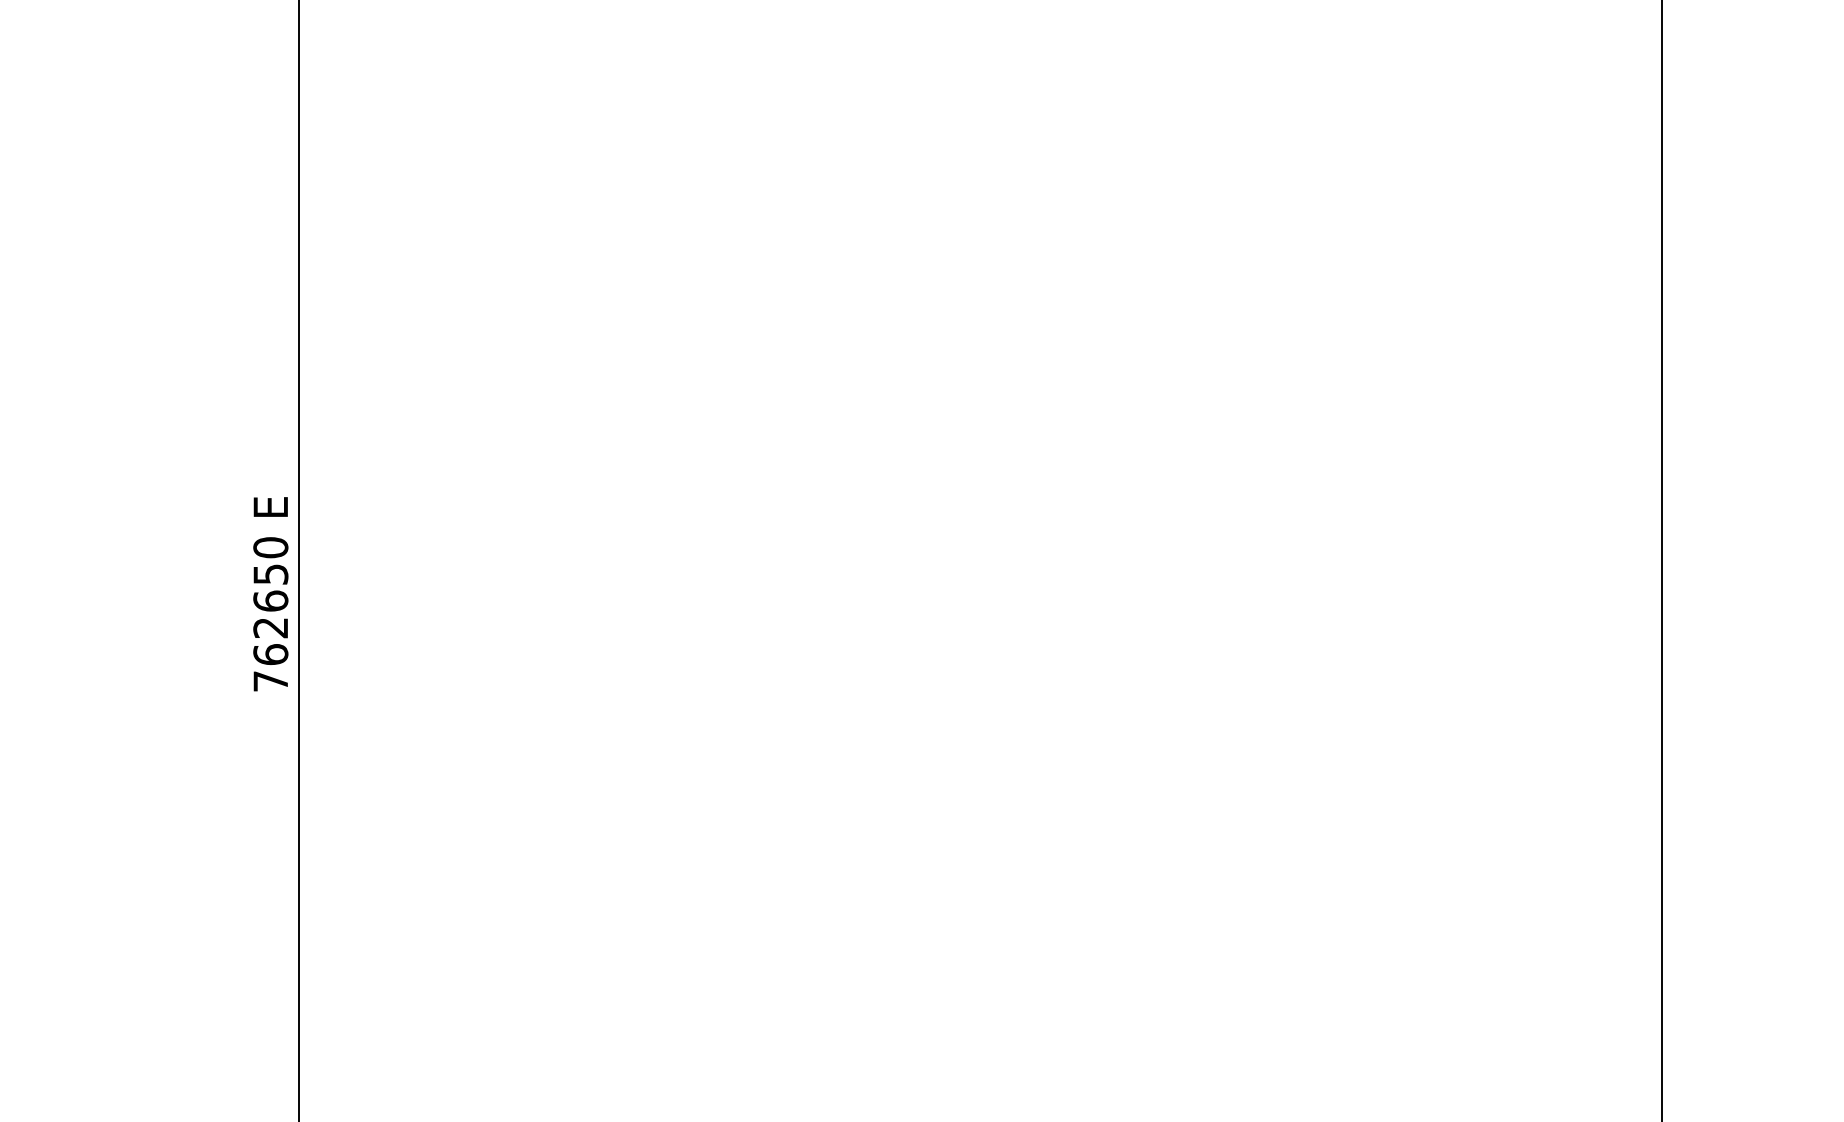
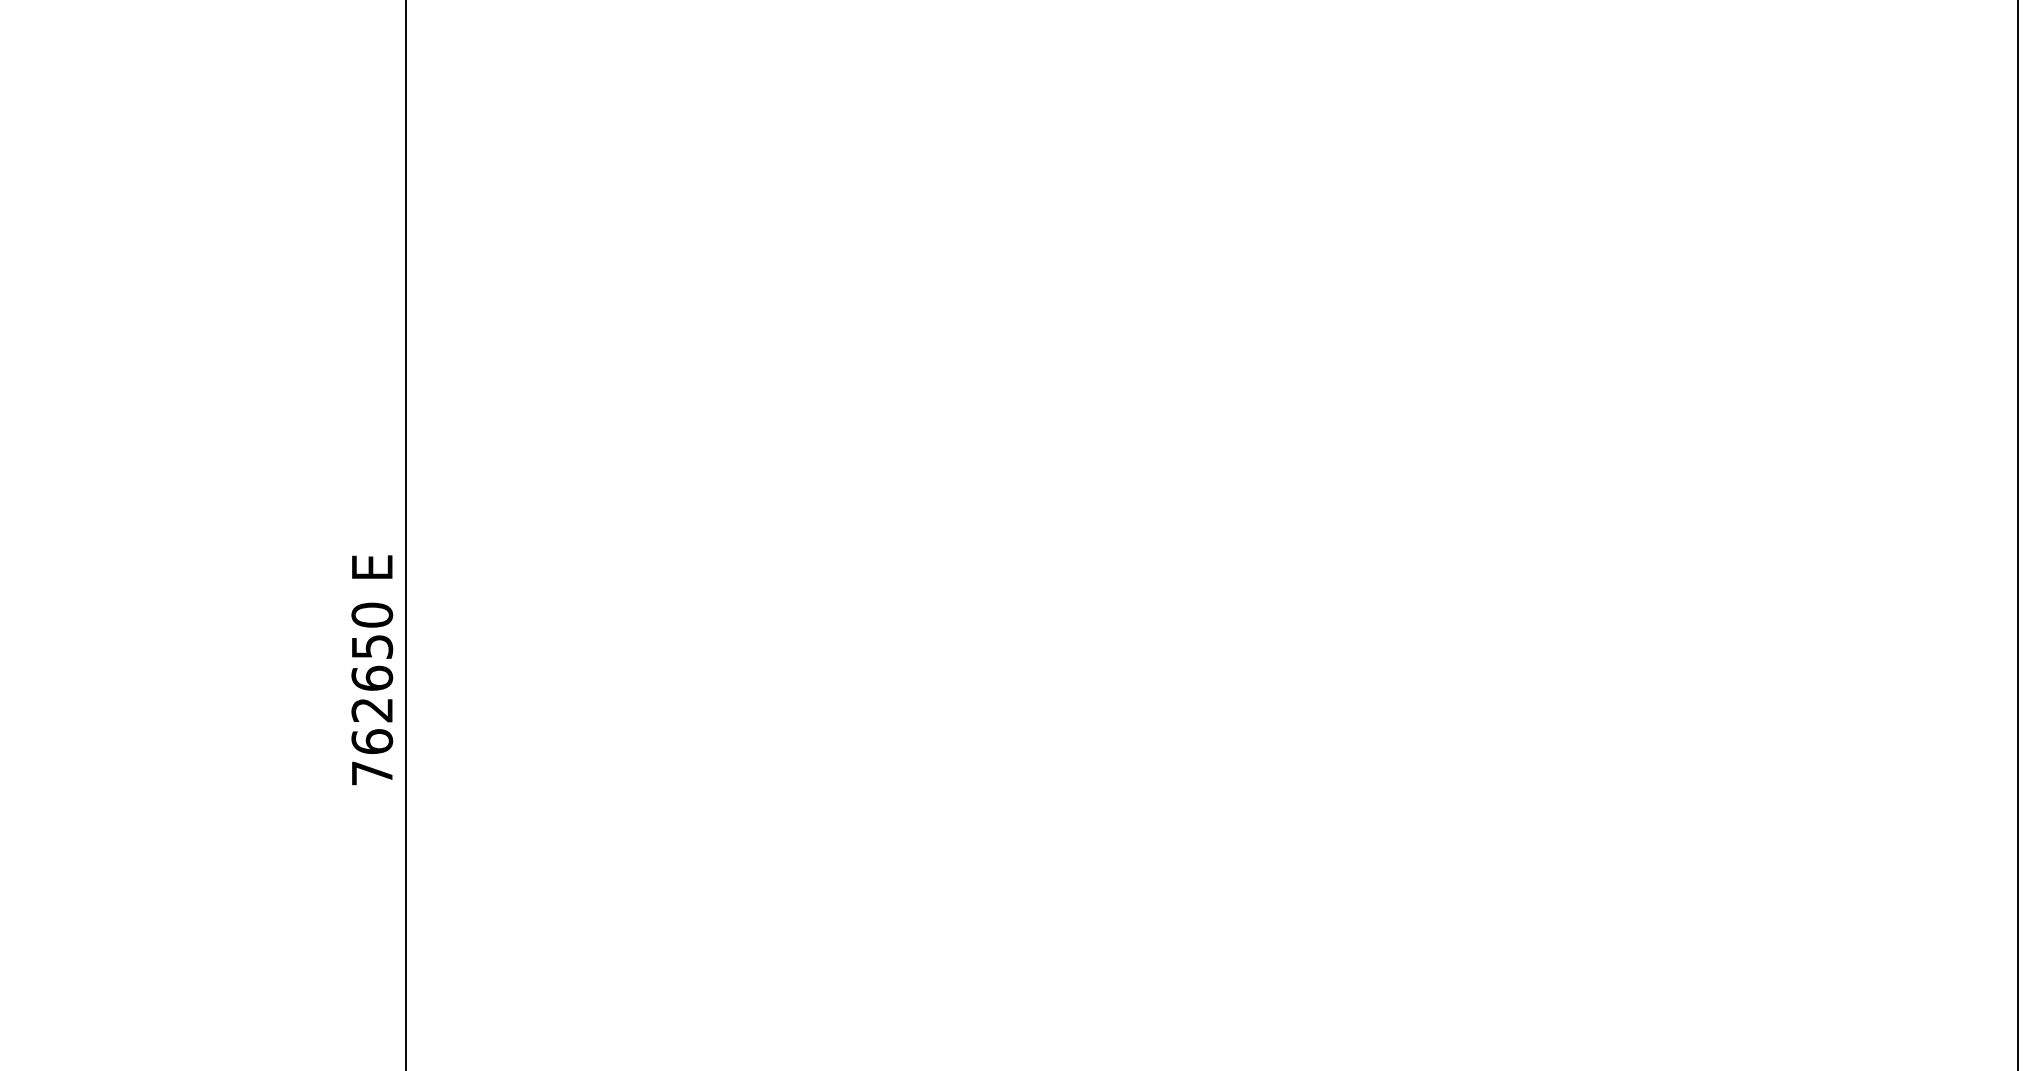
text: (270, 594) -> (371, 670), moved

